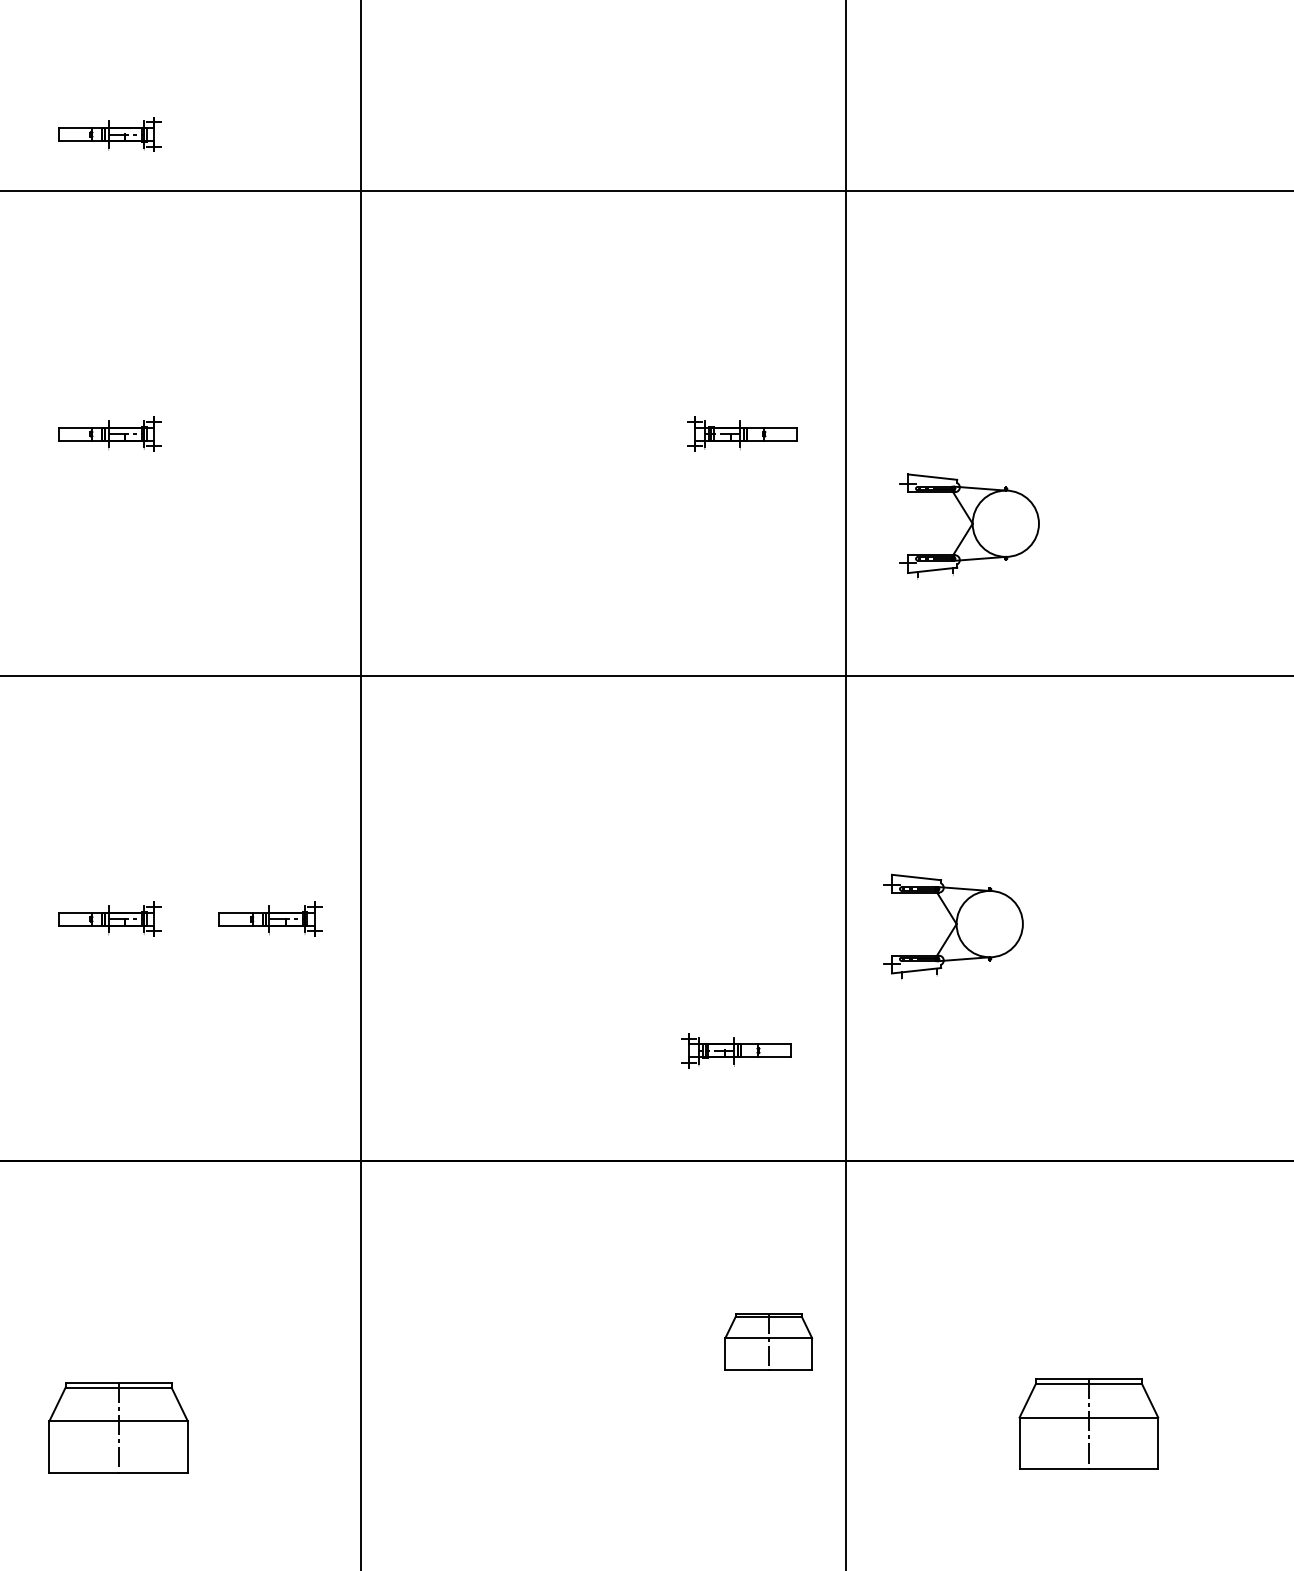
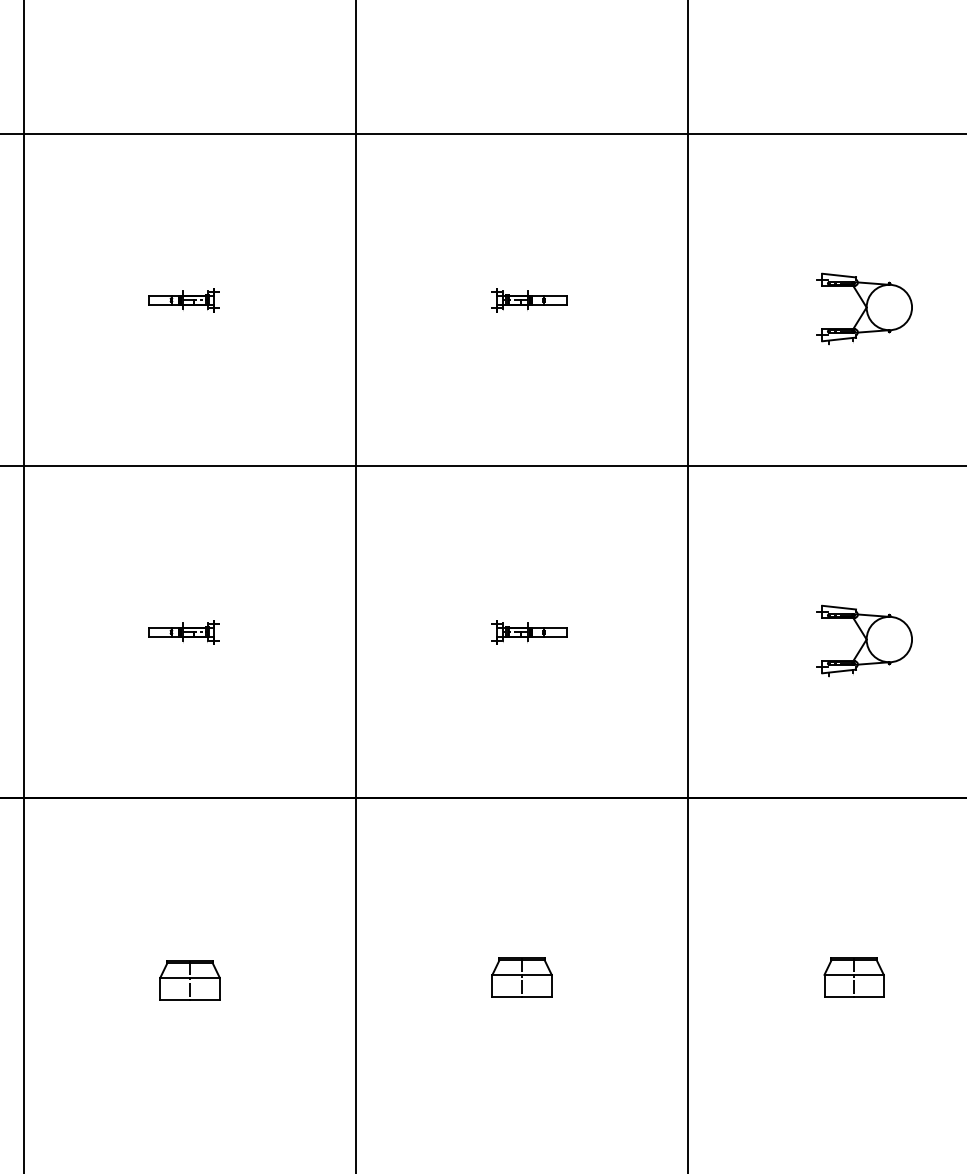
part: (108, 135) -> (183, 95), removed
part: (743, 434) -> (529, 300), moved
part: (969, 525) -> (864, 308), moved
part: (269, 919) -> (293, 632), removed
part: (953, 925) -> (864, 640), moved
part: (737, 1051) -> (529, 632), moved
part: (767, 1341) -> (521, 977), moved
part: (1087, 1423) -> (853, 977), size x0.62
part: (117, 1428) -> (189, 980), size x0.62

